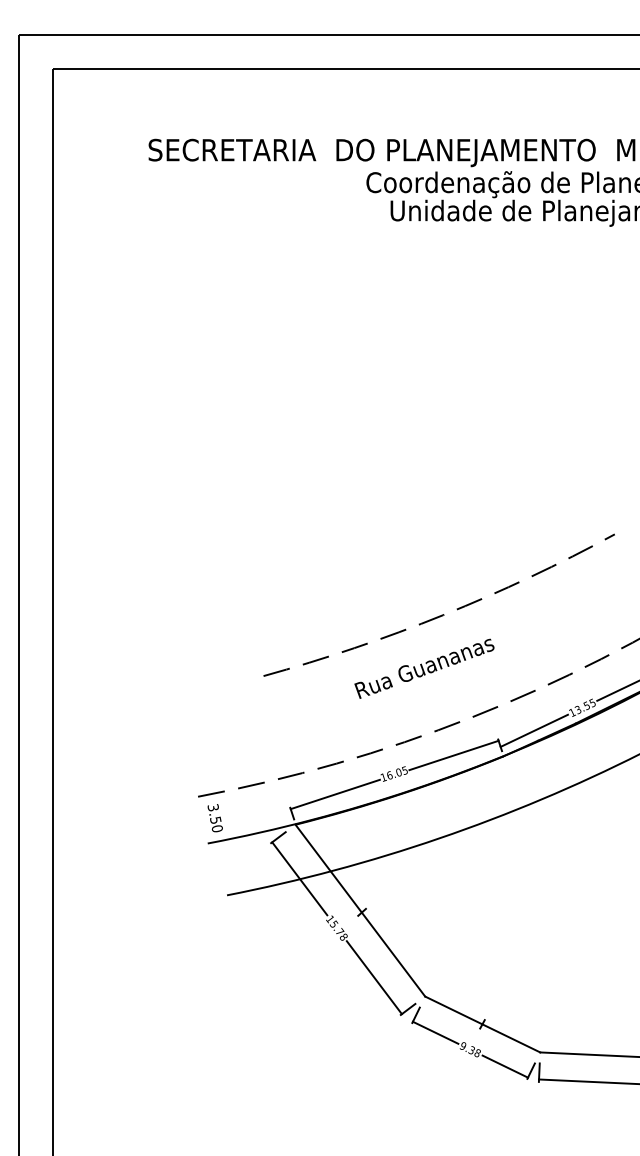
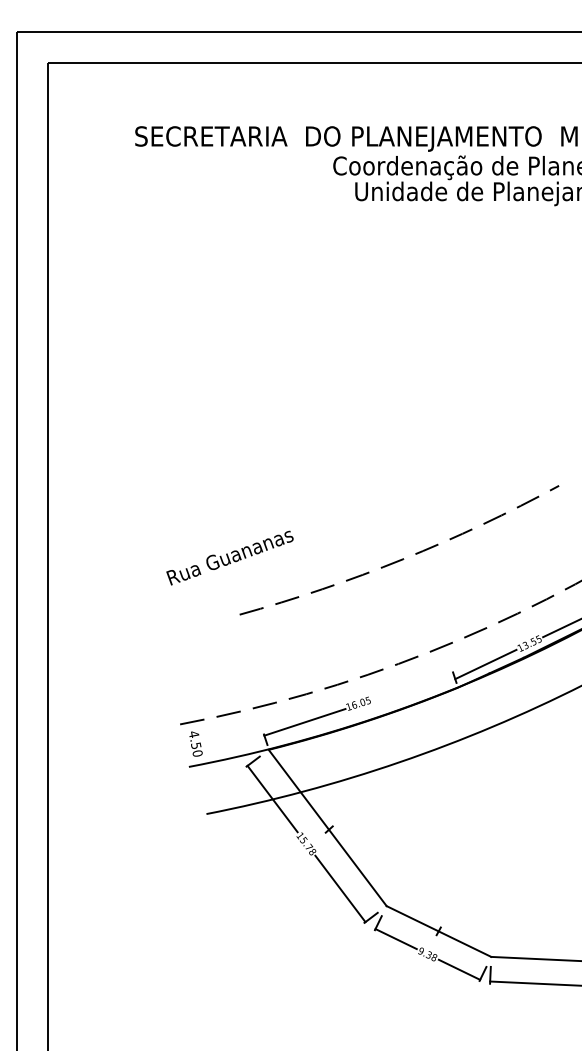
text: (423, 668) -> (229, 557), moved
line: (453, 755) -> (412, 686), removed
text: (212, 807) -> (193, 734), 3.50 -> 4.50

